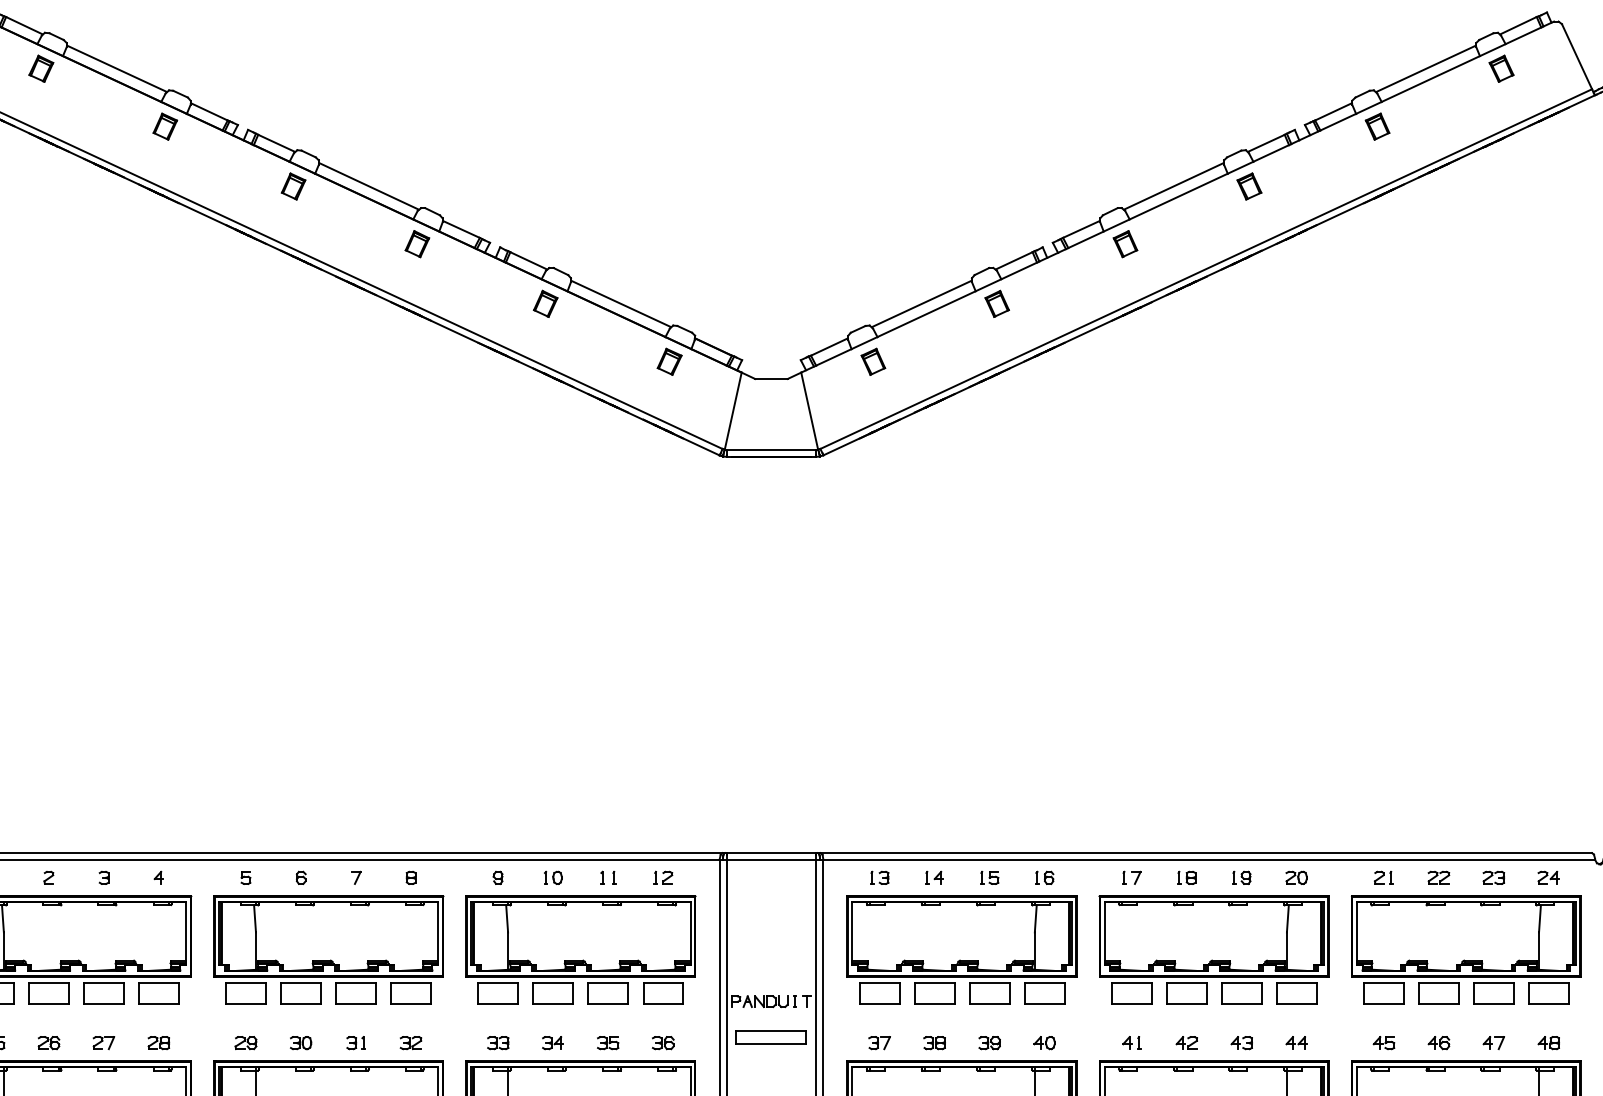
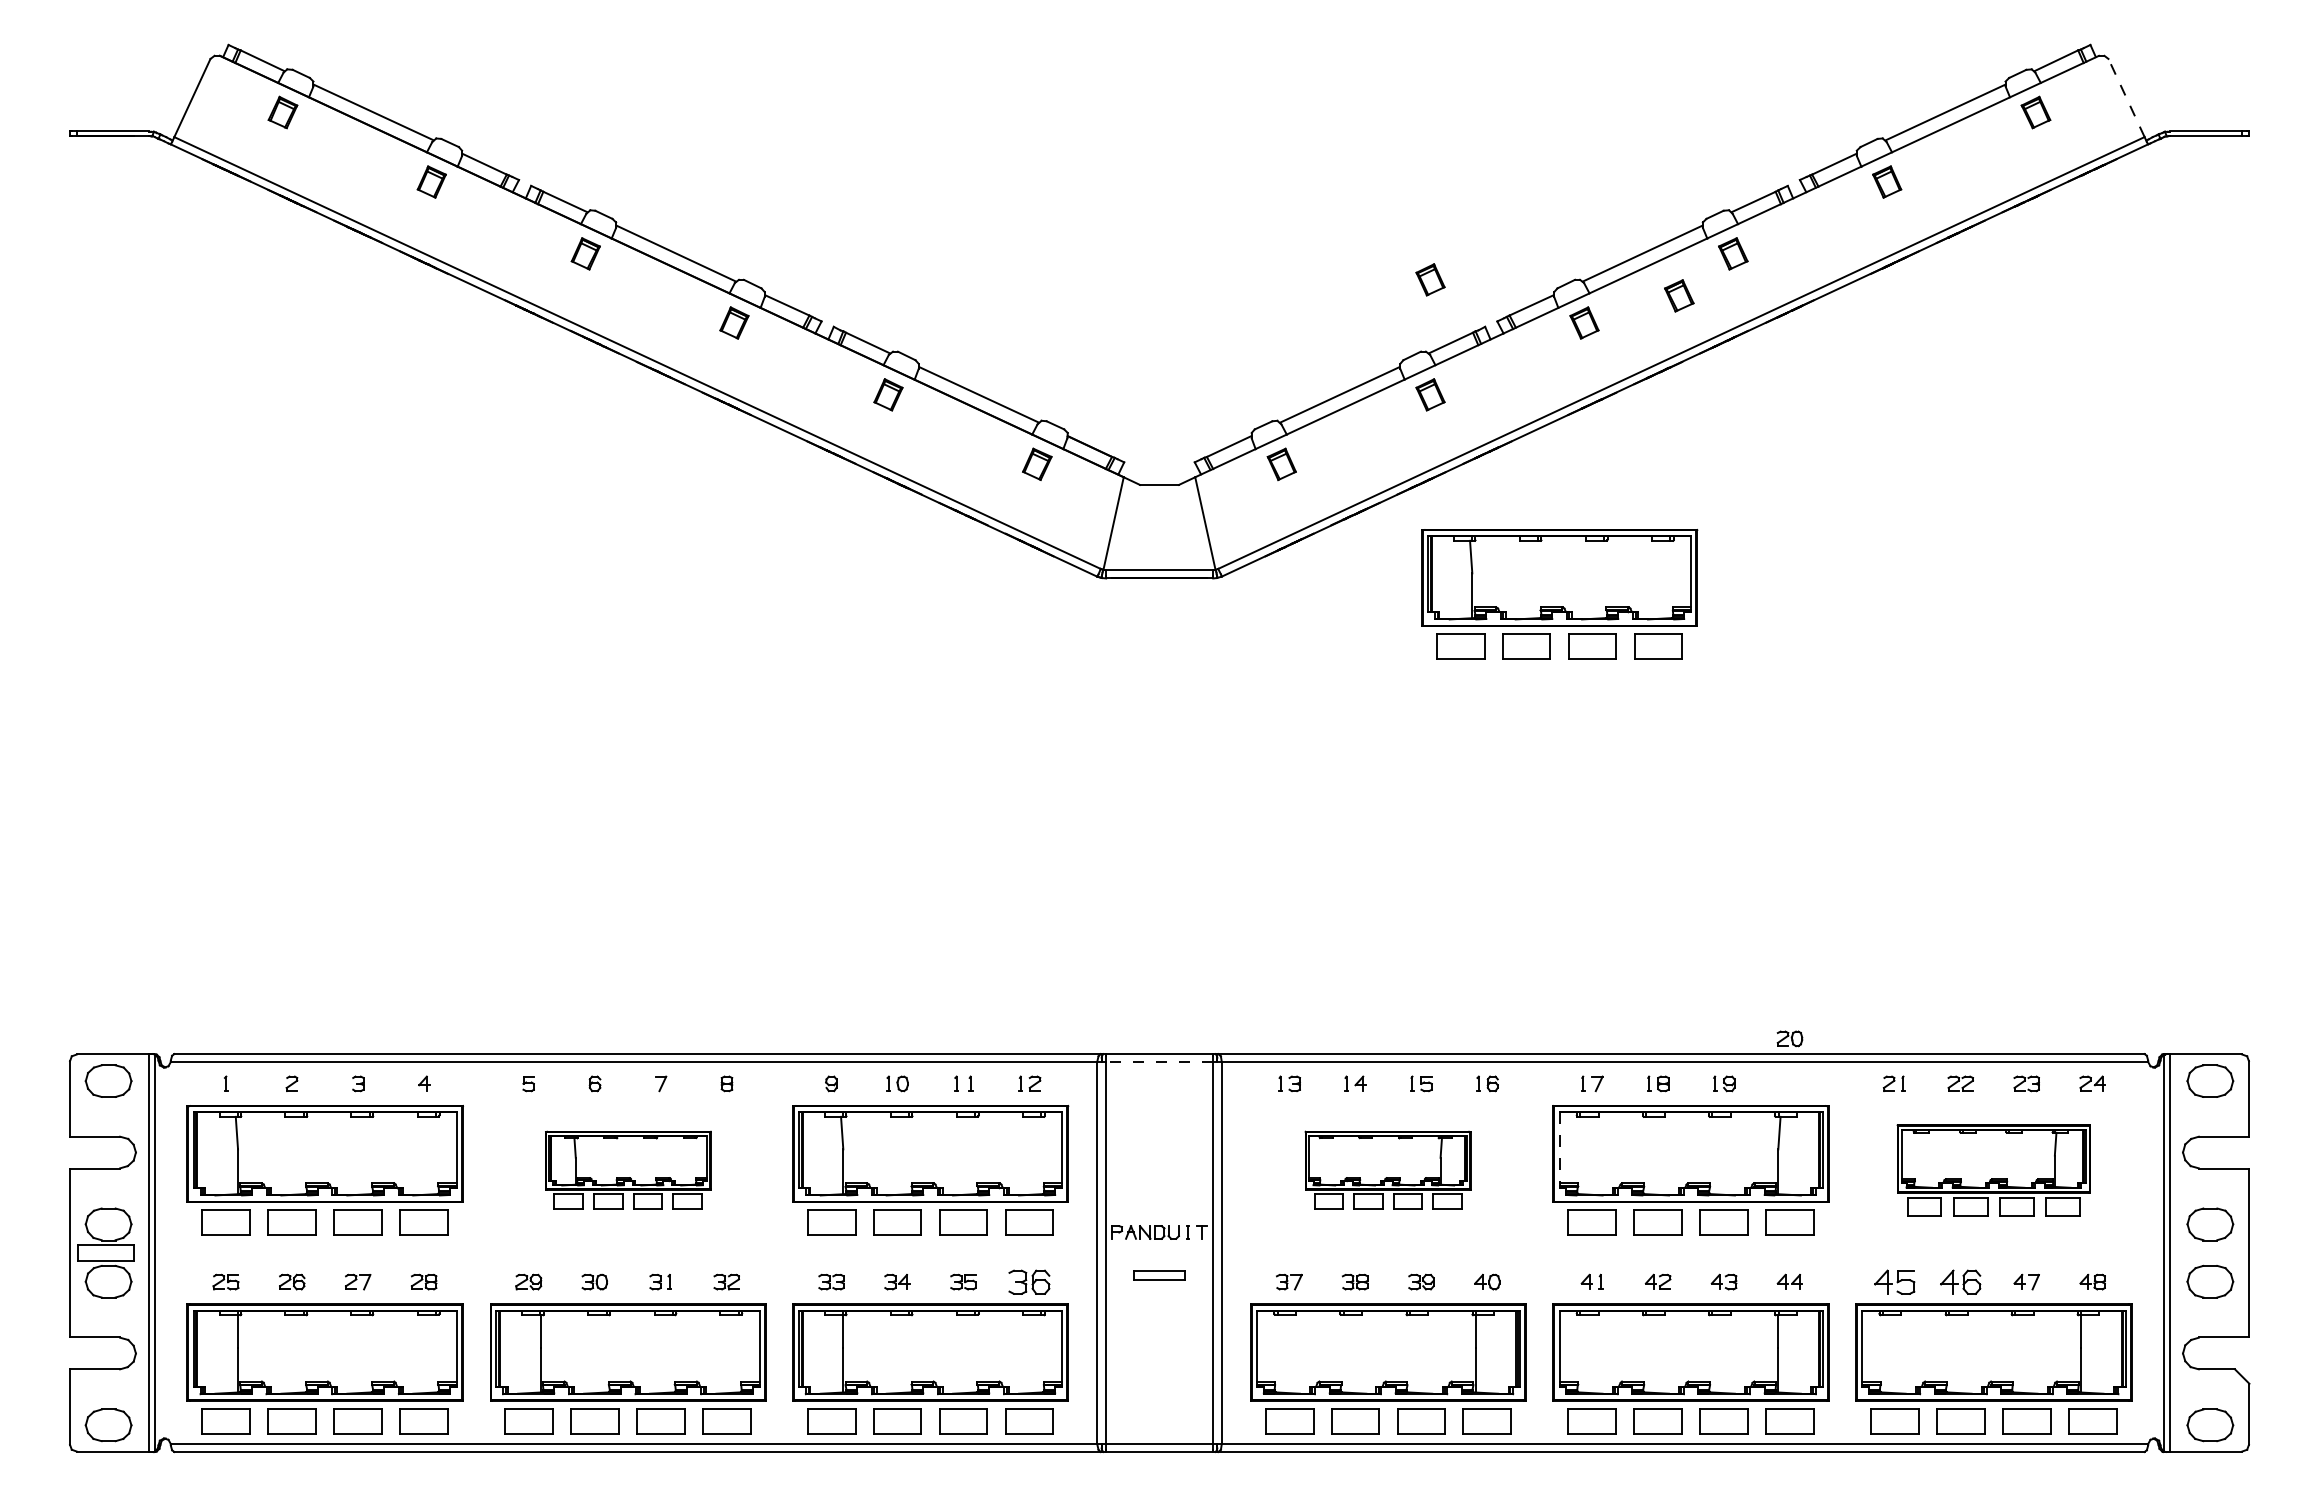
line: (1576, 56) -> (2126, 97), solid -> dashed
part: (997, 207) -> (1430, 279), added
part: (1204, 221) -> (1679, 295), added
part: (1104, 470) -> (1559, 594), added
line: (771, 860) -> (1159, 1062), solid -> dashed
part: (1296, 877) -> (1789, 1038), moved
line: (1104, 933) -> (1559, 1150), solid -> dashed
part: (1466, 949) -> (1993, 1169), size x0.7
part: (329, 950) -> (628, 1170), size x0.6
part: (961, 950) -> (1387, 1170), size x0.6
part: (771, 1037) -> (1159, 1275), size x0.6
part: (663, 1042) -> (1029, 1281), size x1.6
part: (1383, 1042) -> (1894, 1281), size x1.6
part: (1438, 1042) -> (1960, 1281), size x1.6

